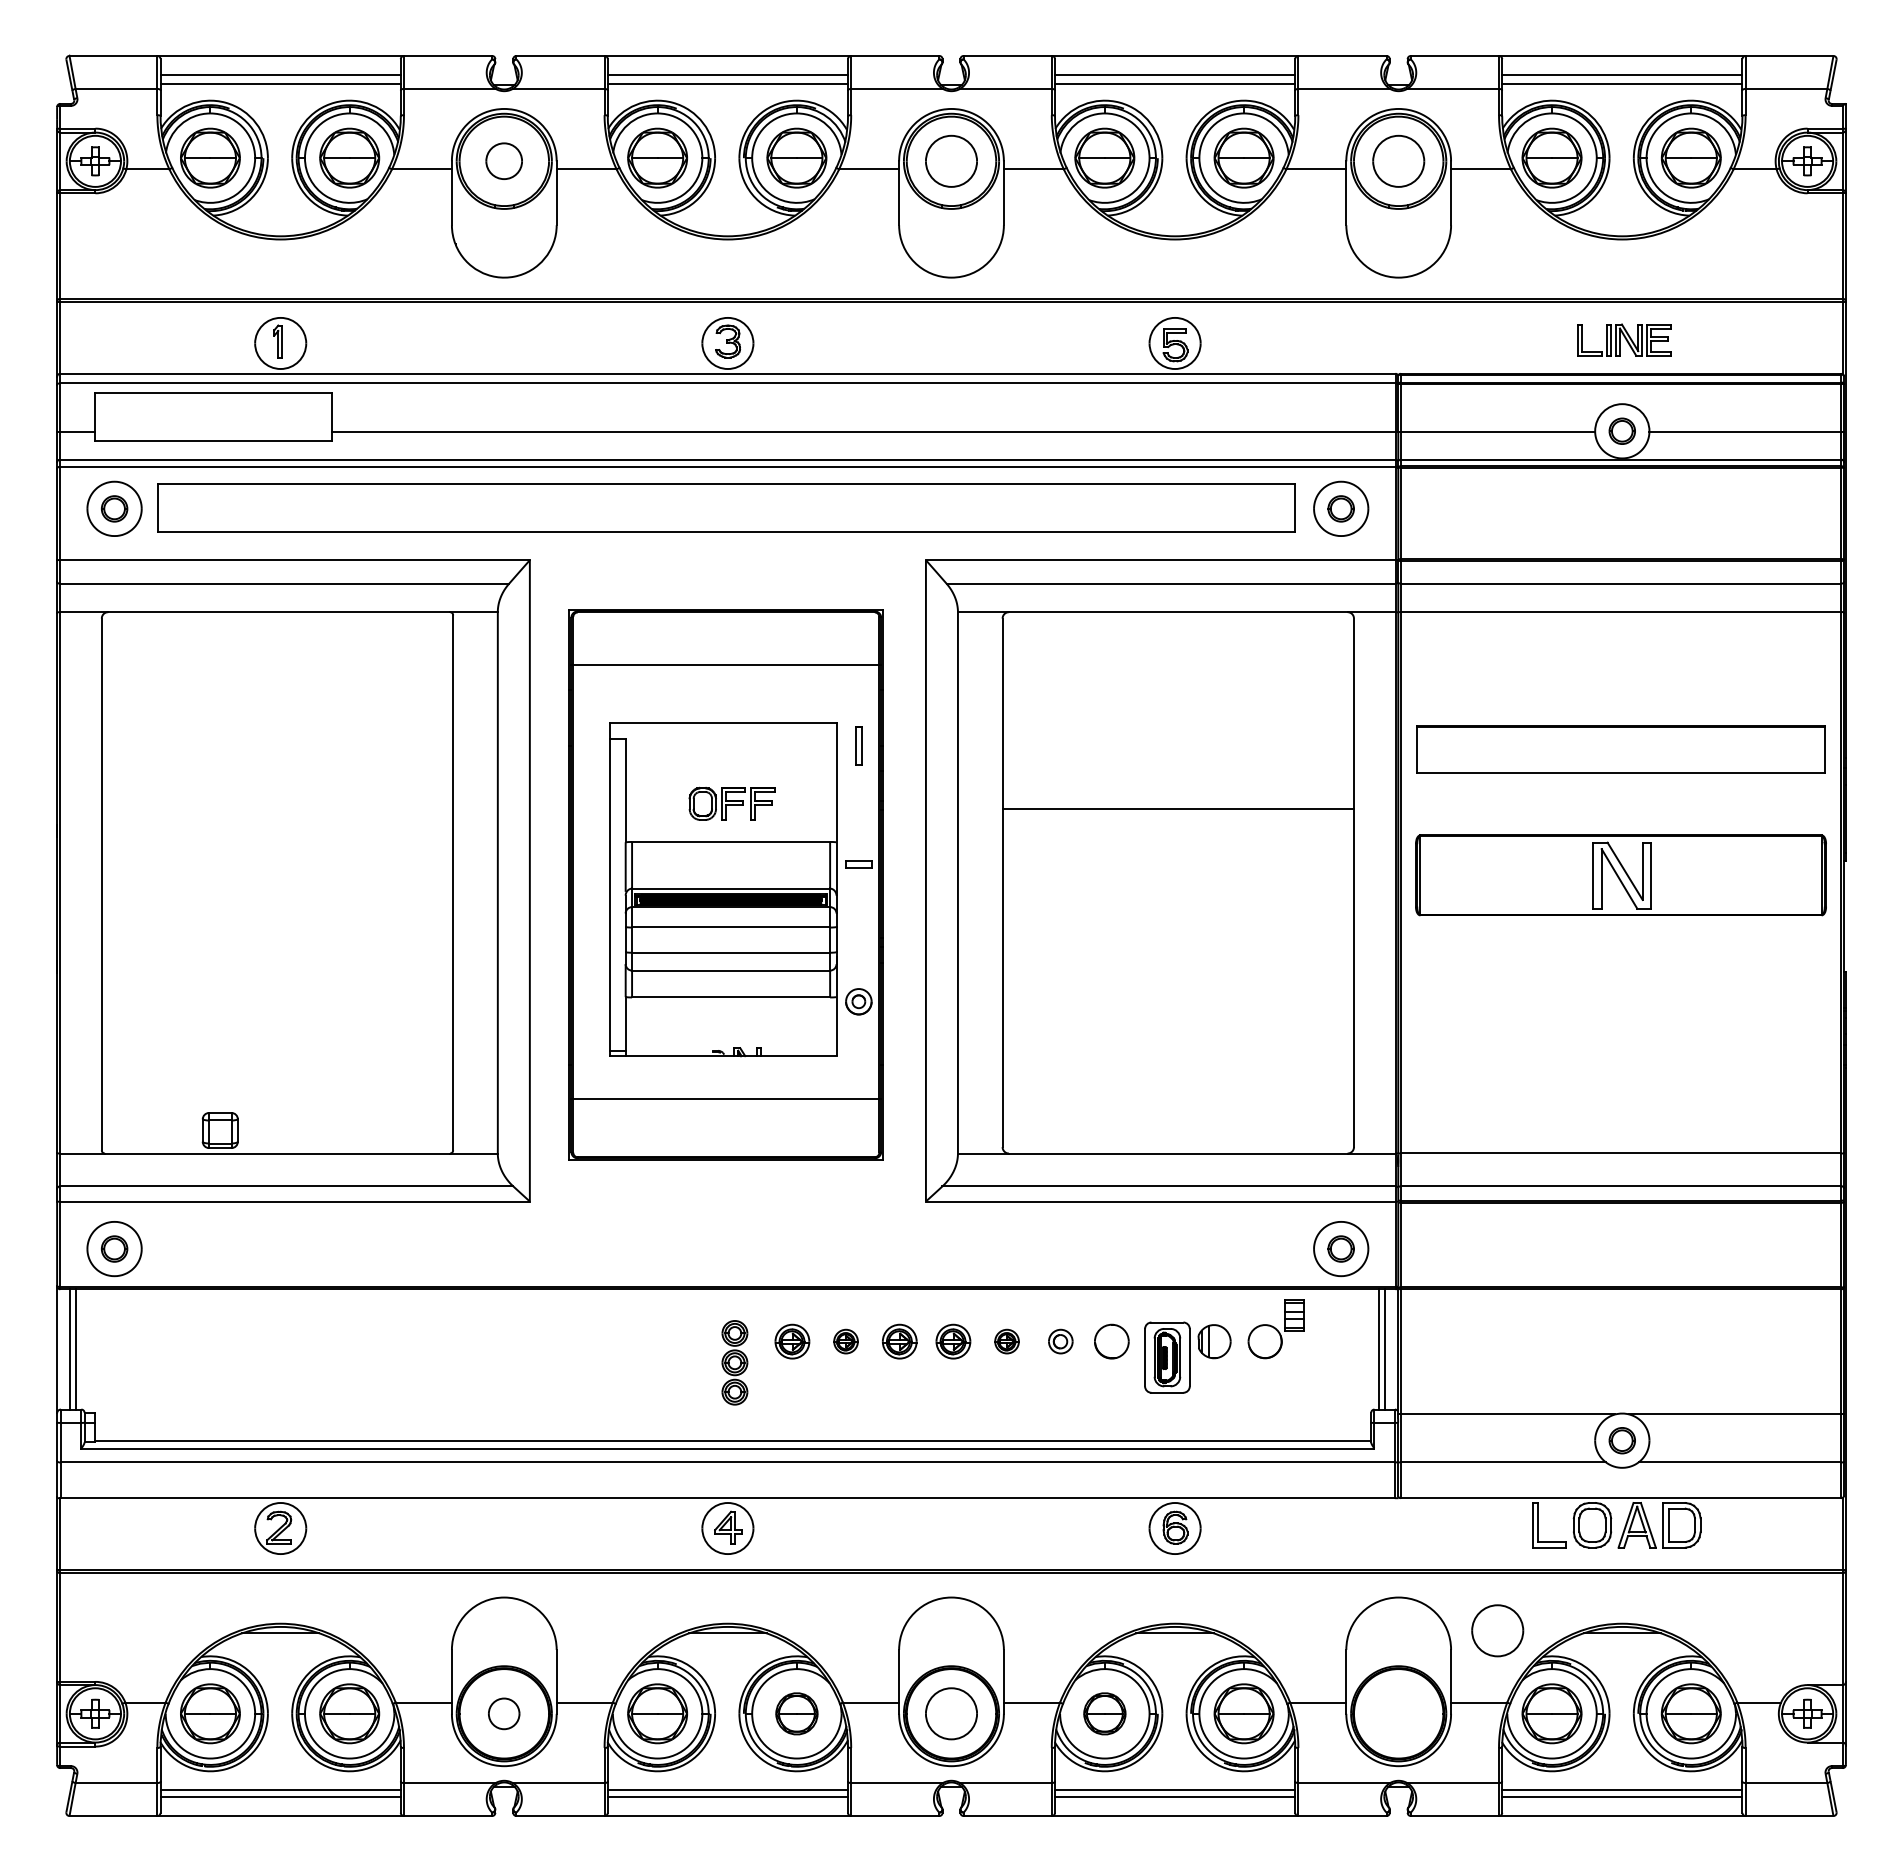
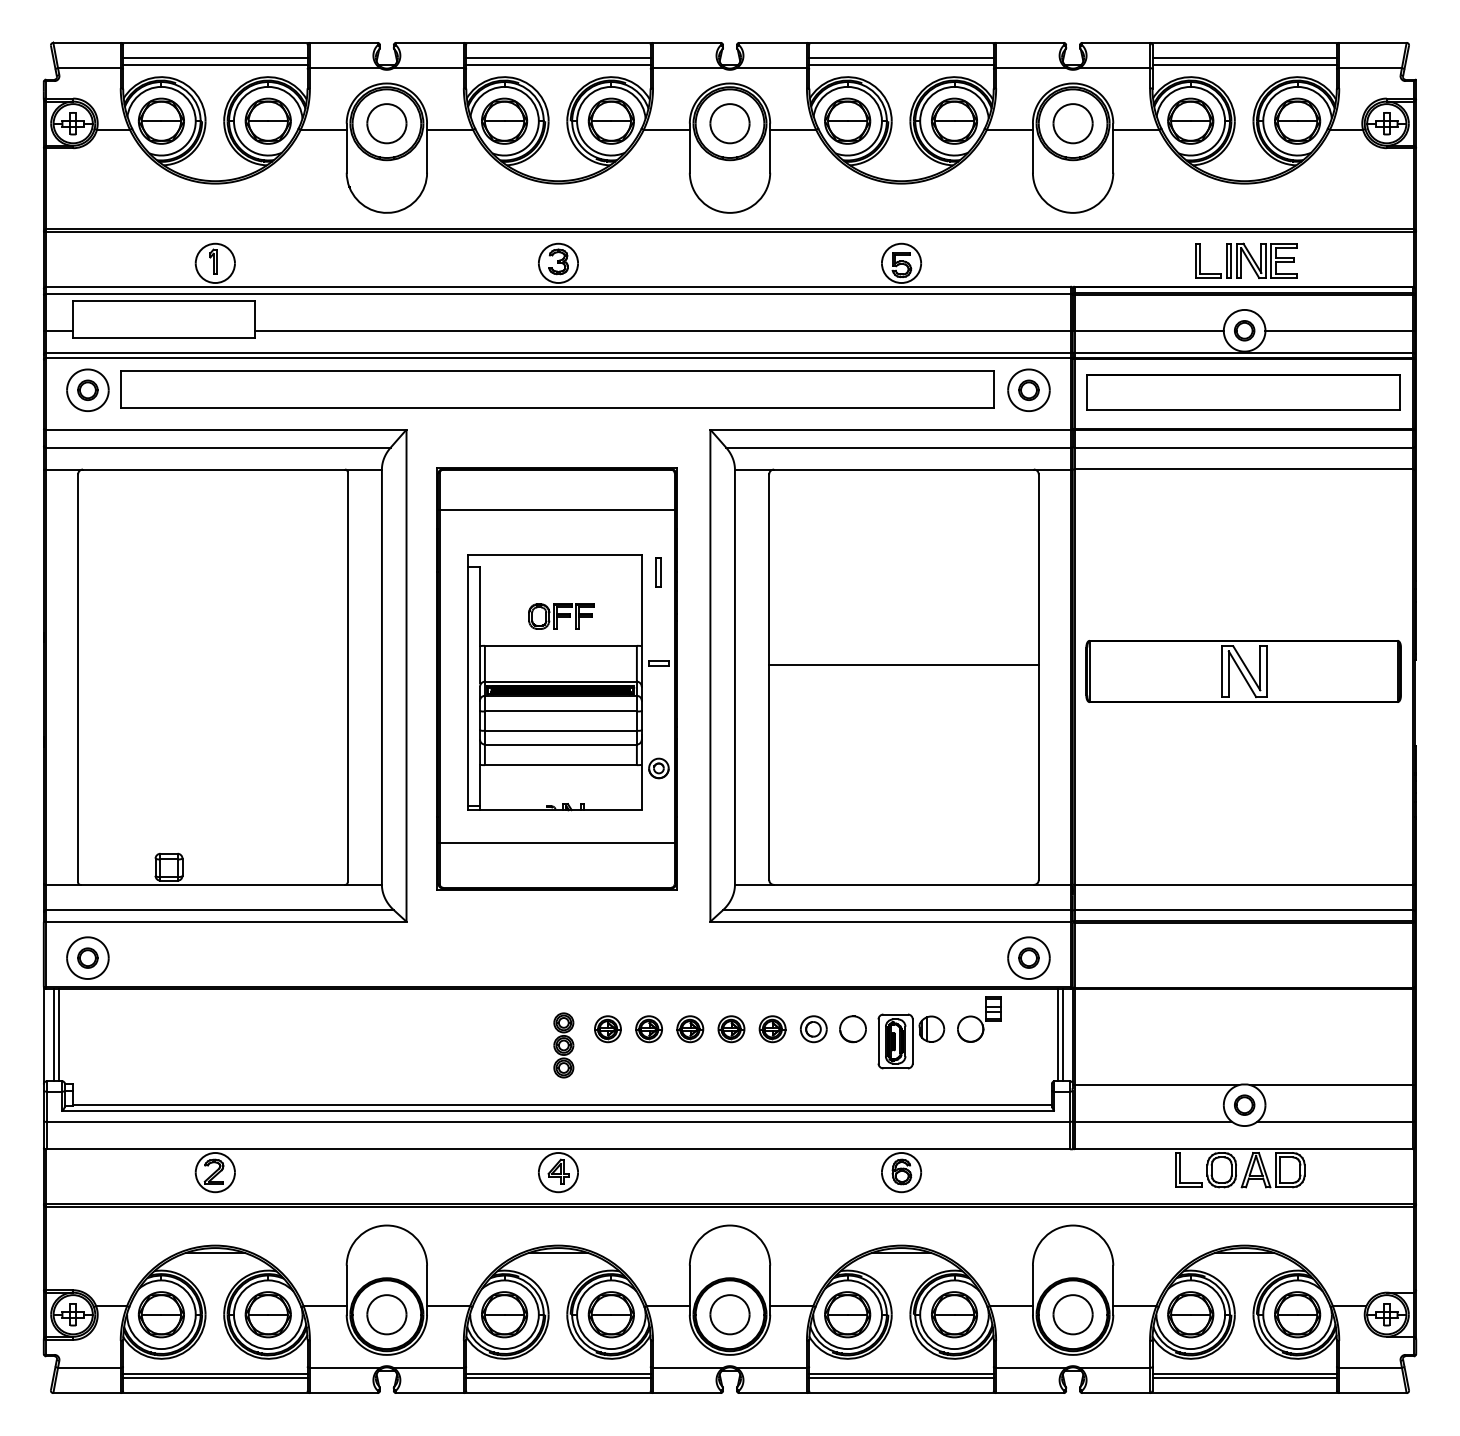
part: (503, 160) -> (386, 123), size x1.43
part: (1624, 339) -> (1246, 260), size x1.43
part: (1620, 749) -> (1243, 392), moved
line: (1177, 808) -> (903, 664), moved
part: (845, 1341) -> (648, 1029), size x1.43
part: (1006, 1341) -> (772, 1029), size x1.43
part: (1060, 1341) -> (813, 1029), size x1.43
part: (1497, 1630) -> (1072, 1314), moved
part: (503, 1713) -> (386, 1314), size x1.67
part: (796, 1713) -> (611, 1314), size x1.43
part: (1104, 1713) -> (847, 1314), size x1.43

